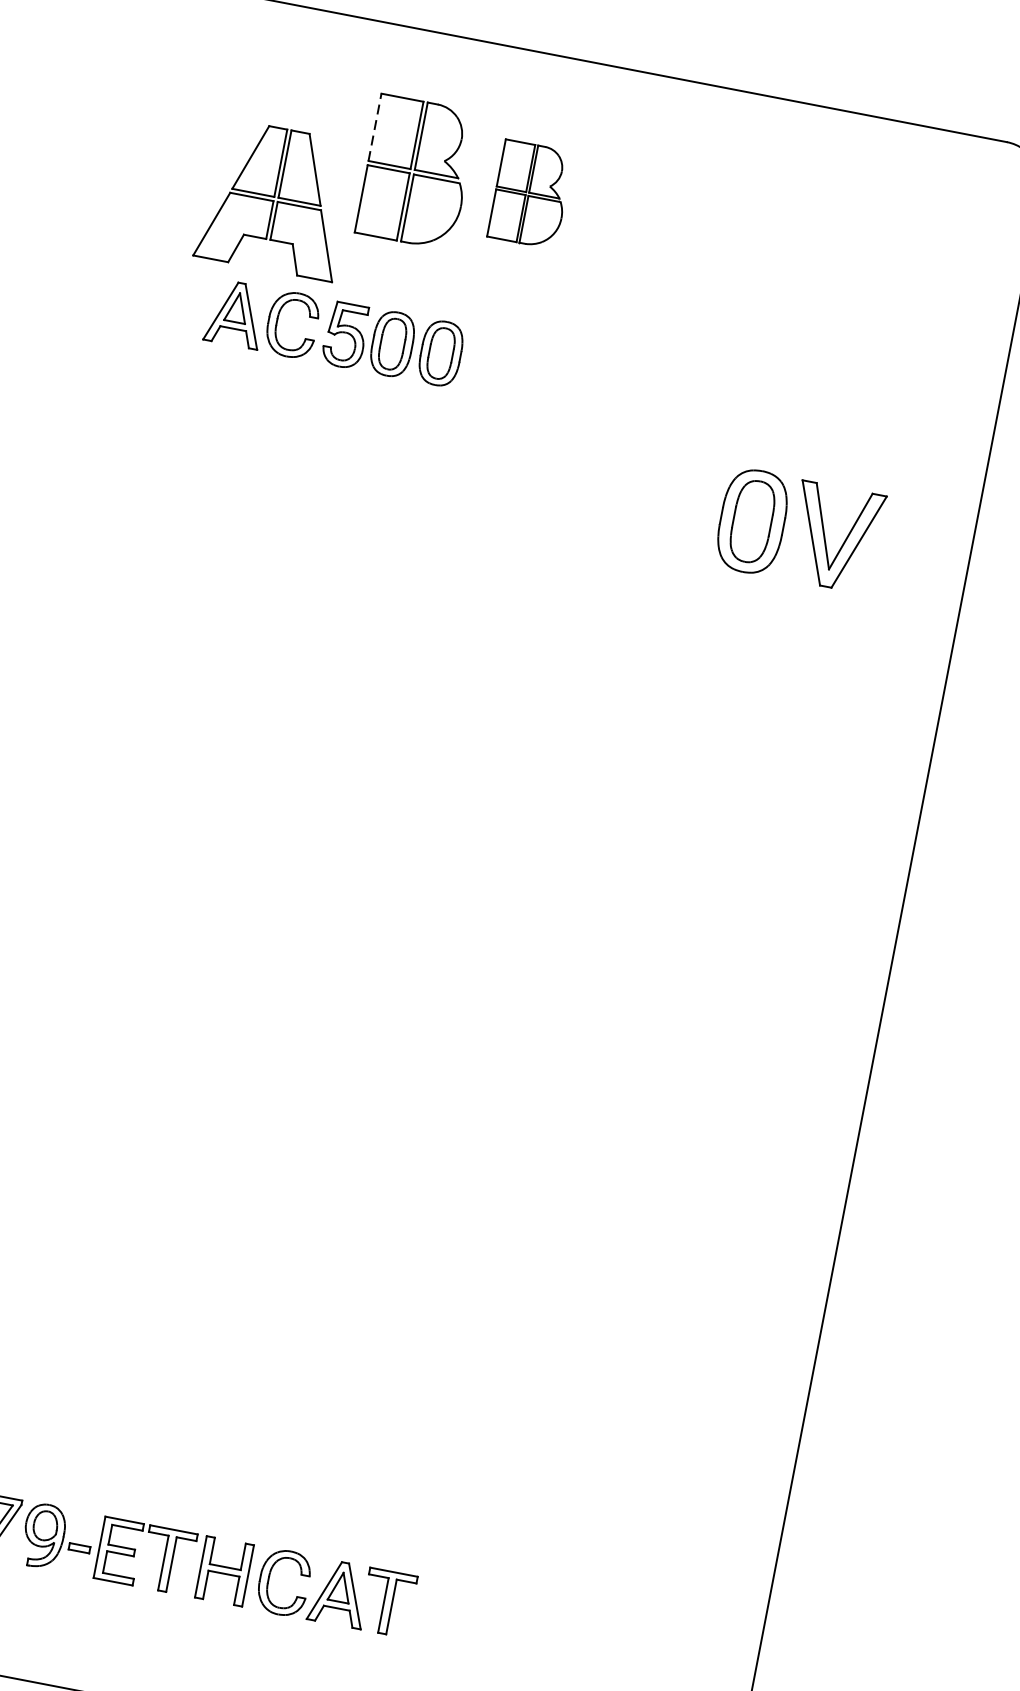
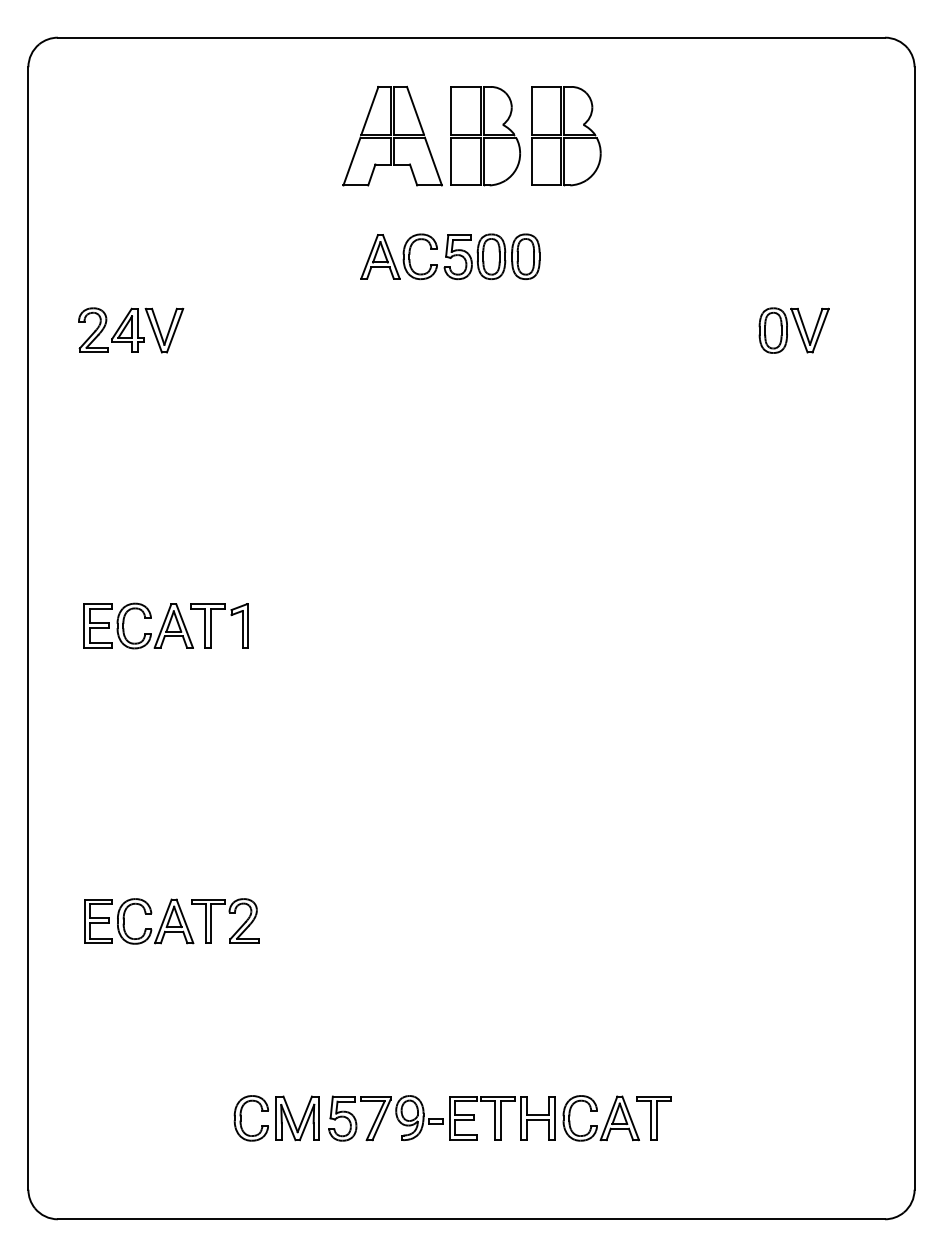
line: (374, 126) -> (450, 110), dashed -> solid
part: (530, 194) -> (566, 136), size x1.43
part: (275, 198) -> (392, 135), moved
part: (798, 530) -> (793, 330), size x0.62

